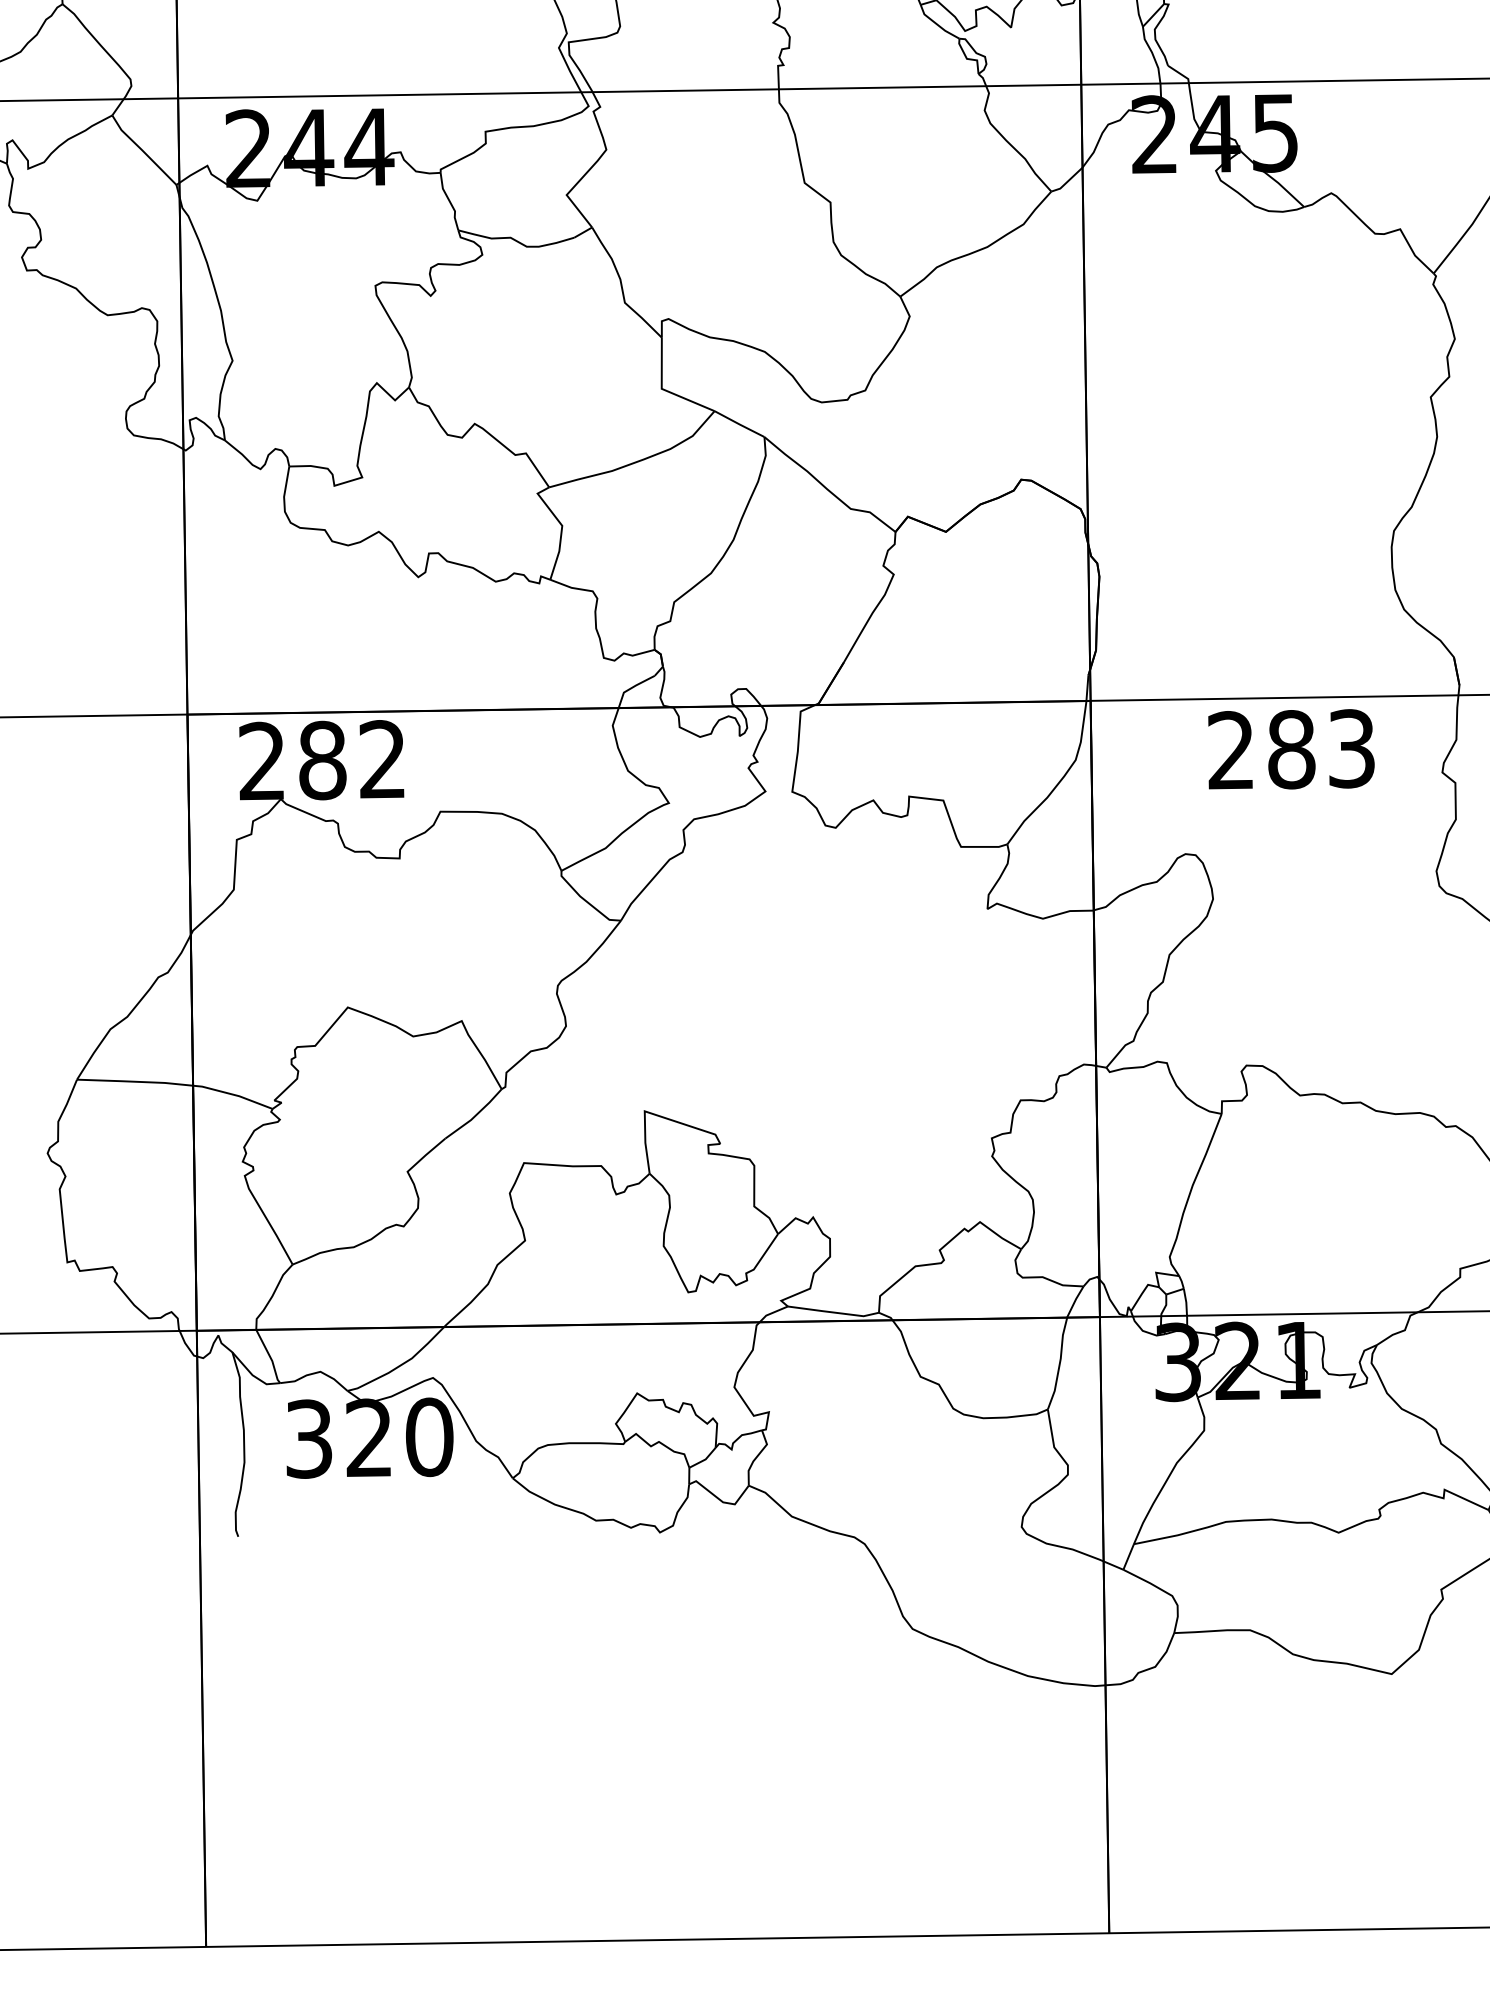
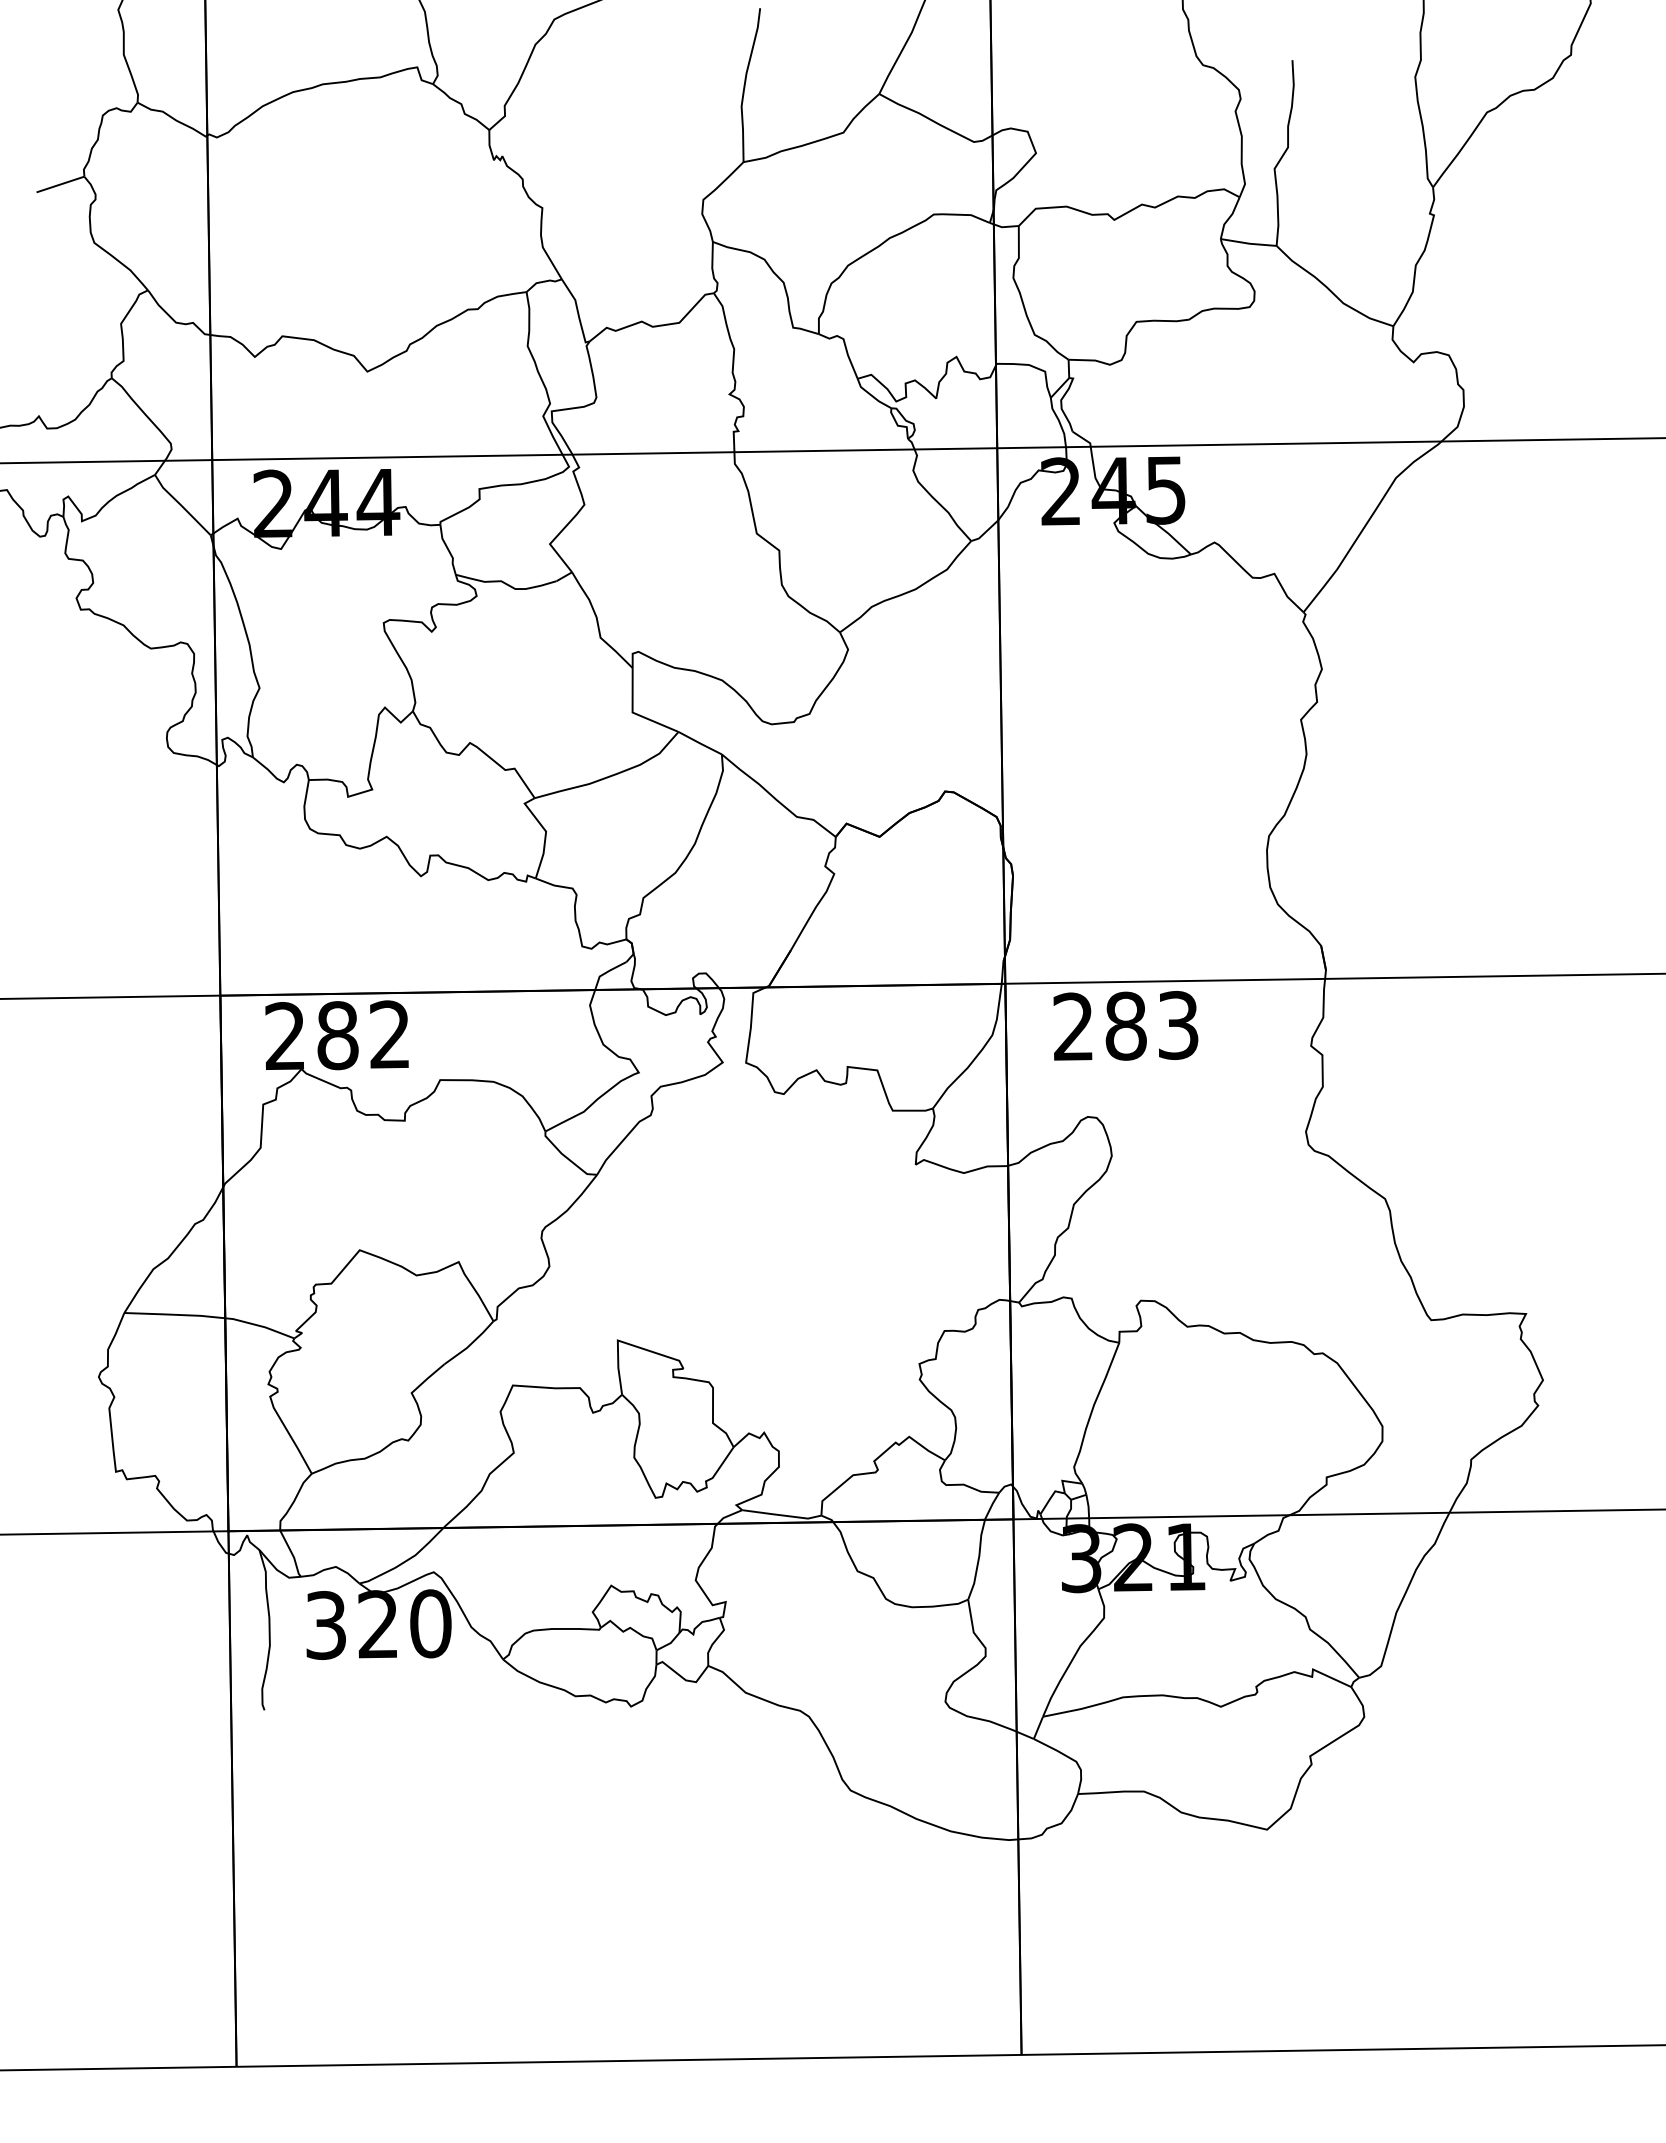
text: (1290, 748) -> (1125, 1025), moved

